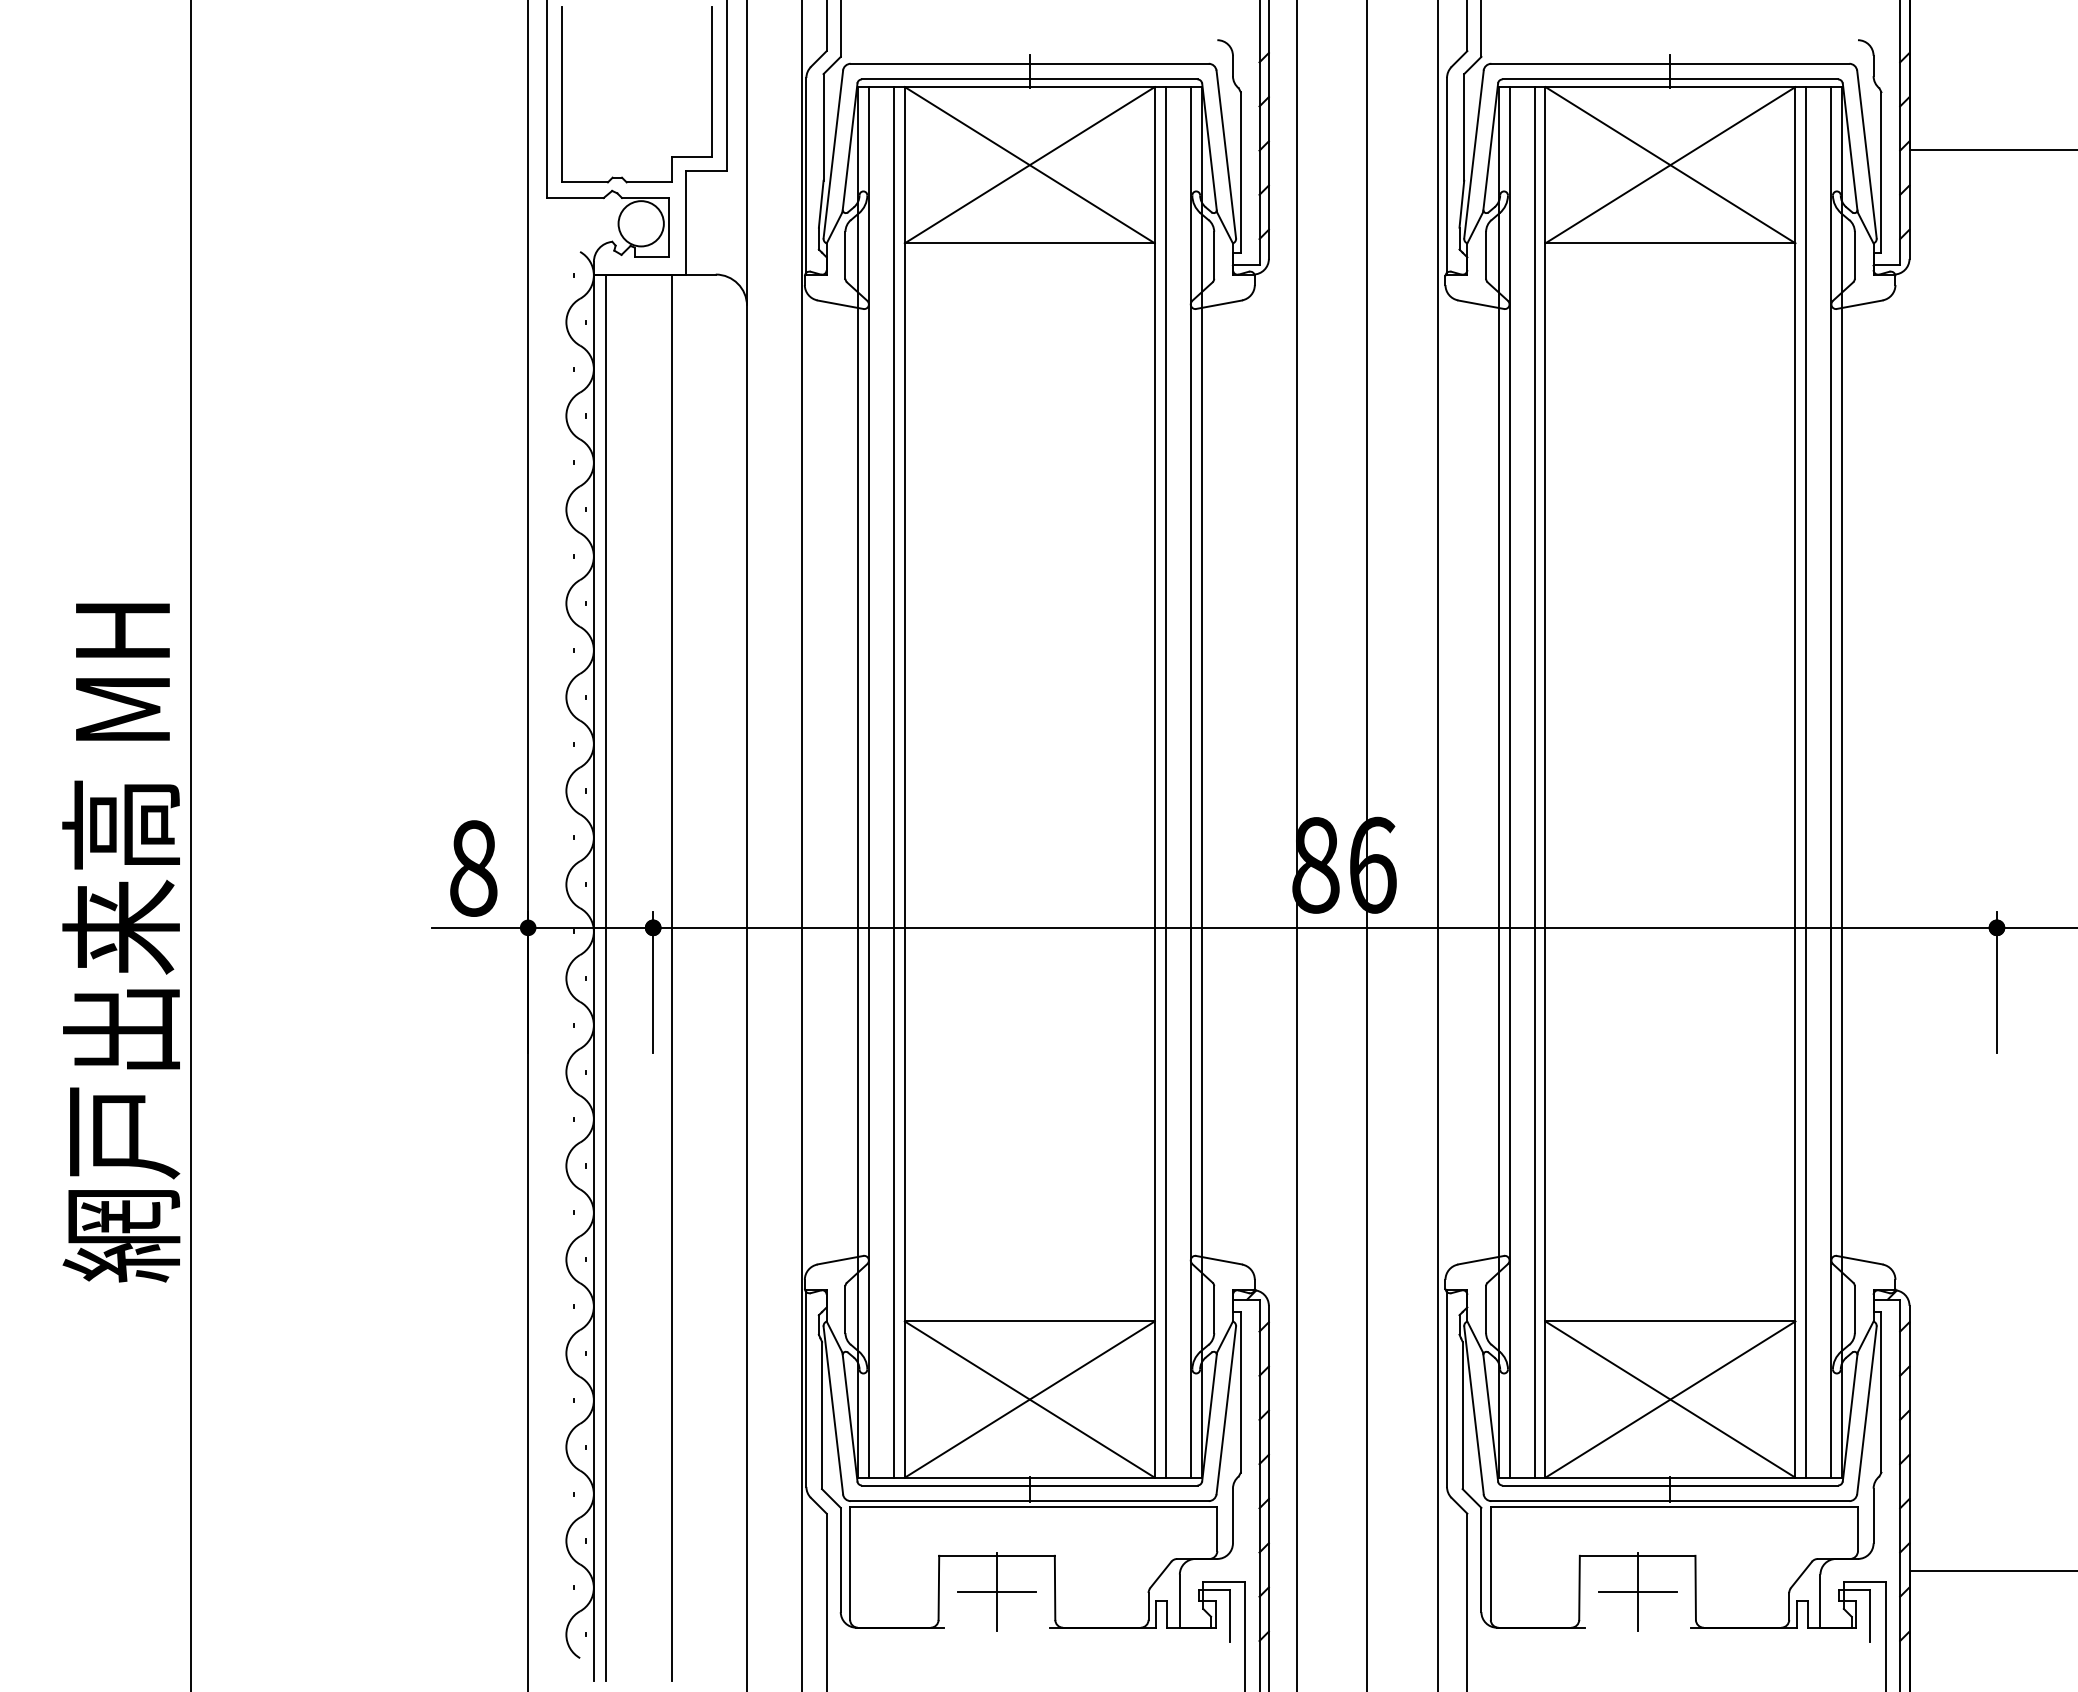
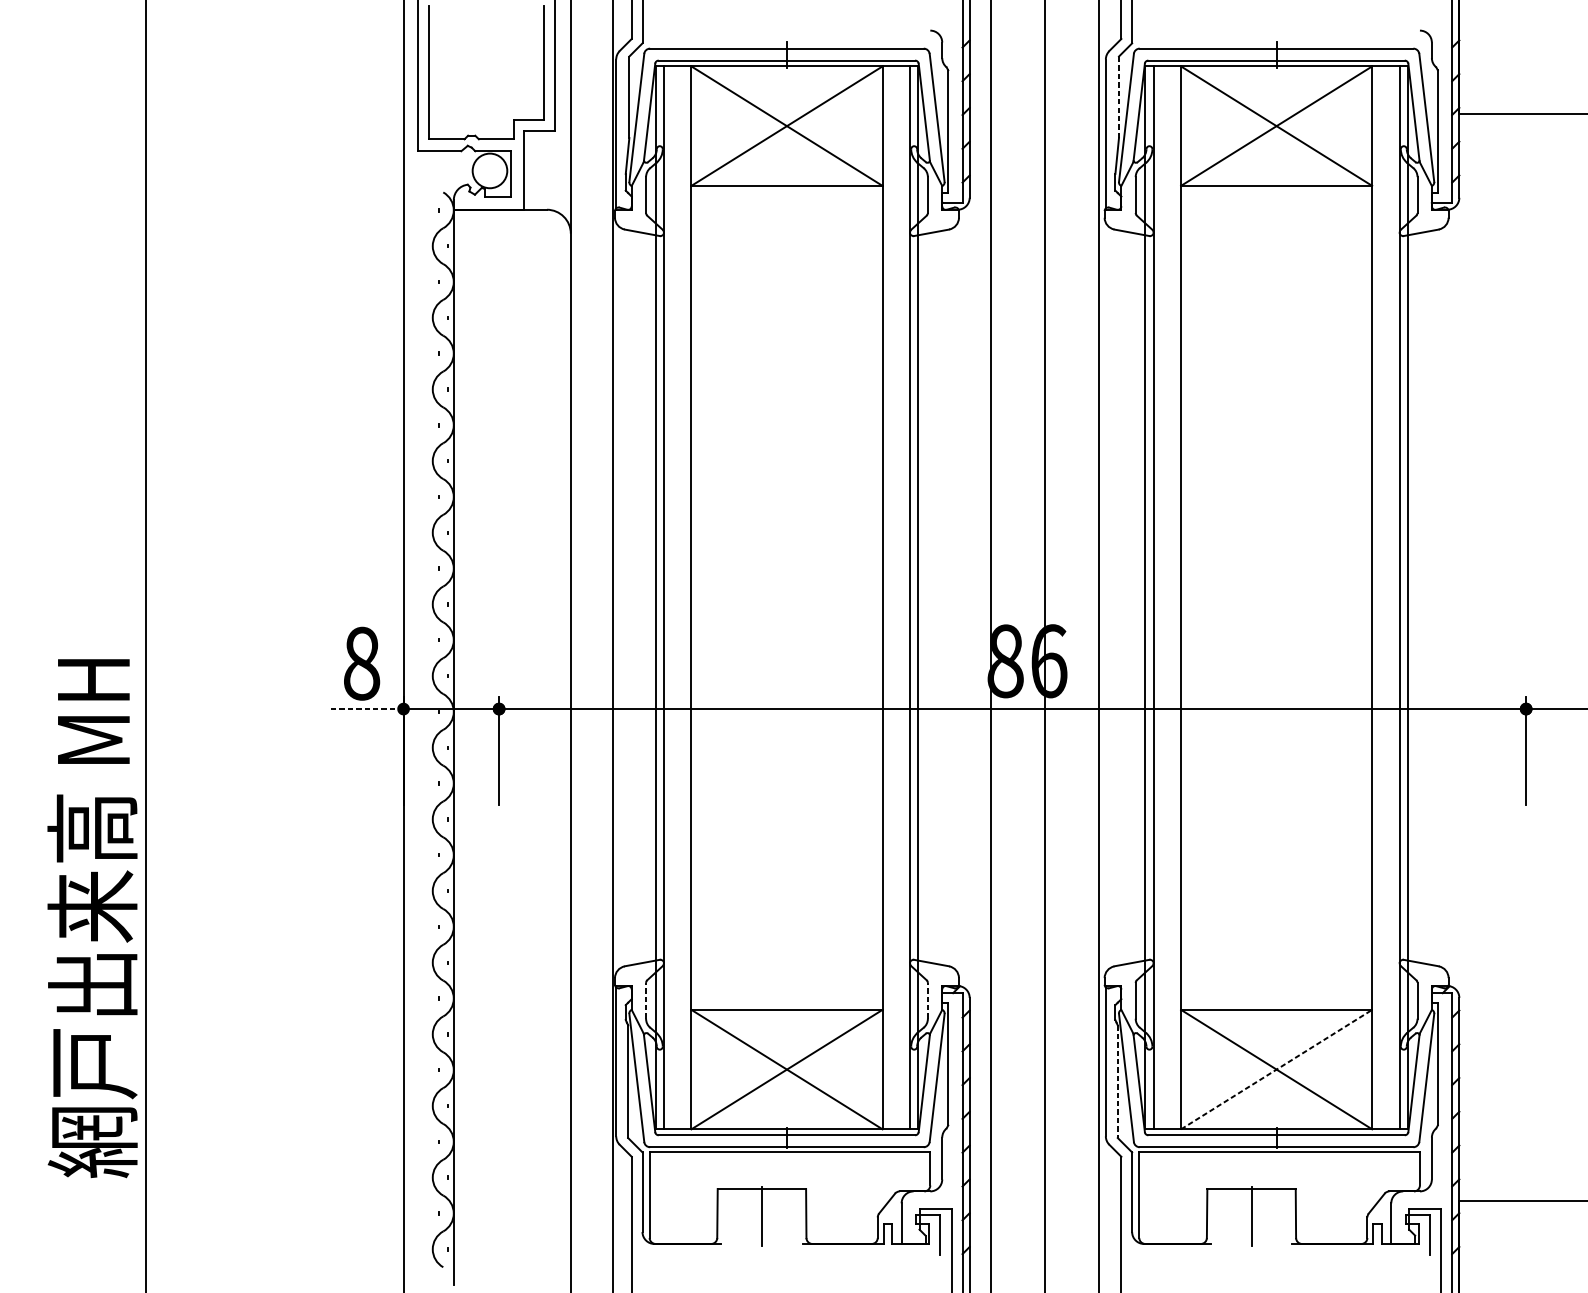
line: (1464, 126) -> (1119, 96), solid -> dashed
line: (893, 782) -> (682, 597), removed
line: (1165, 782) -> (890, 597), removed
line: (1534, 782) -> (1172, 597), removed
line: (1806, 782) -> (1380, 597), removed
line: (479, 927) -> (366, 708), solid -> dashed
text: (121, 942) -> (92, 918), moved
line: (606, 977) -> (463, 747), removed
line: (672, 977) -> (513, 747), removed
line: (845, 1309) -> (646, 1000), solid -> dashed
line: (1214, 1309) -> (928, 1000), solid -> dashed
line: (1670, 1399) -> (1276, 1069), solid -> dashed
line: (1462, 1415) -> (1117, 1081), solid -> dashed
line: (996, 1591) -> (761, 1216), removed
line: (1637, 1591) -> (1251, 1216), removed

